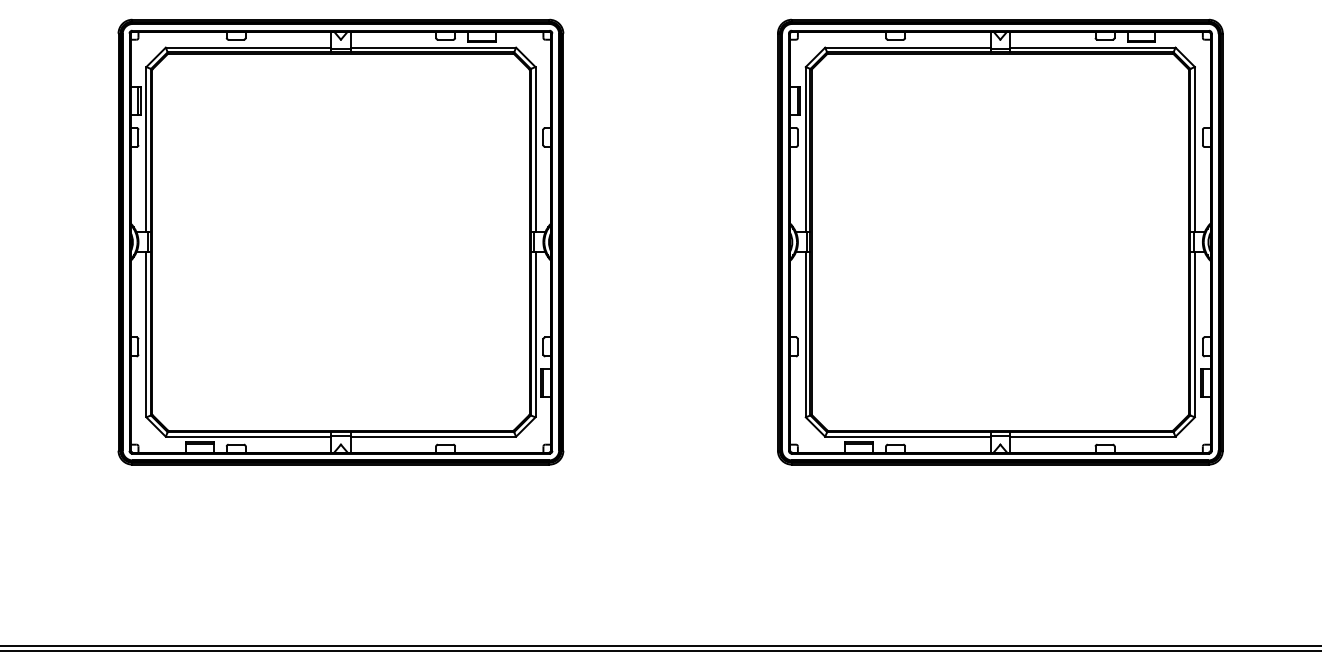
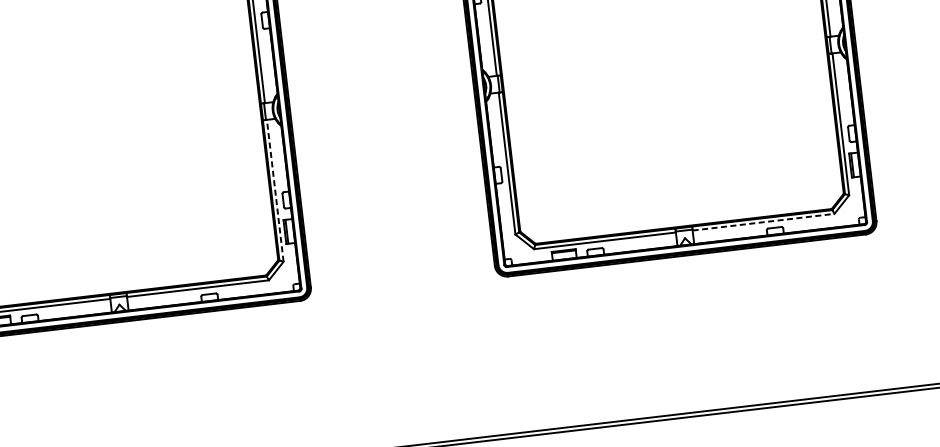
line: (535, 334) -> (275, 190), solid -> dashed
line: (1092, 436) -> (763, 222), solid -> dashed

